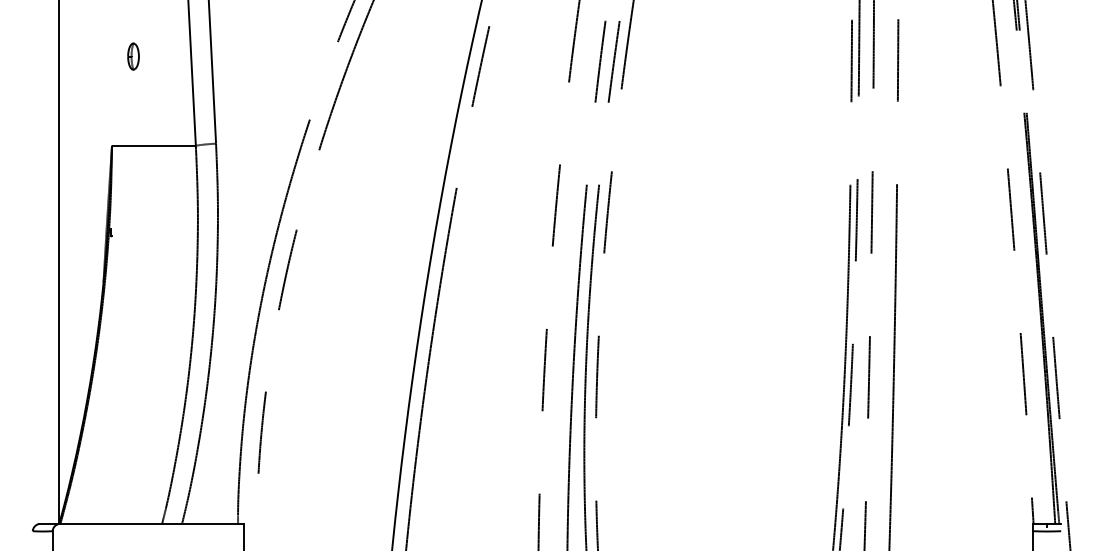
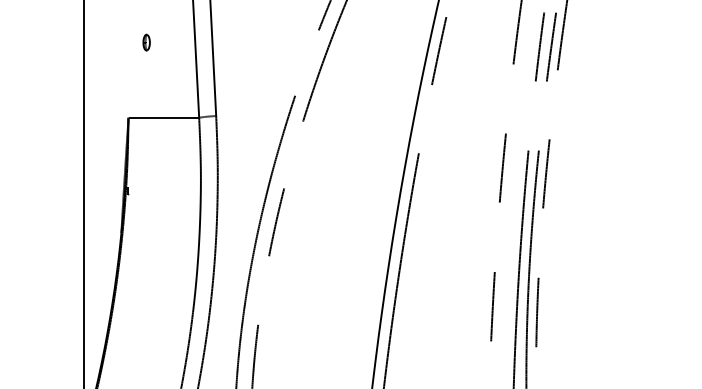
part: (133, 56) -> (146, 42), size x0.71

